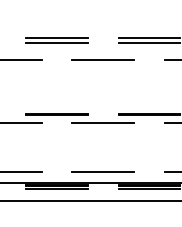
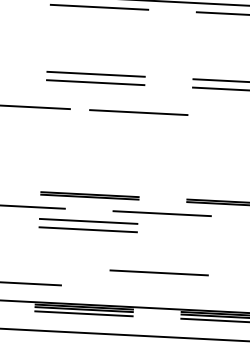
line: (102, 59) -> (137, 111), moved
part: (56, 133) -> (87, 225), added
line: (102, 171) -> (158, 272), moved

